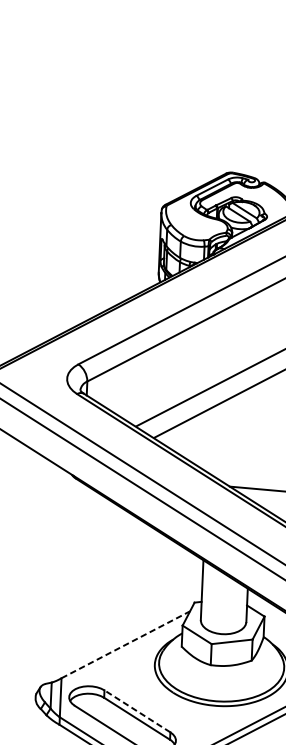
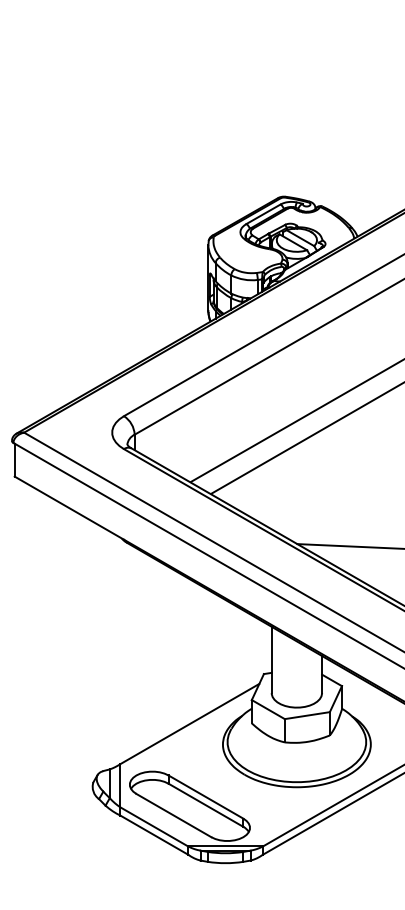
line: (126, 644) -> (190, 723), dashed -> solid
line: (137, 710) -> (205, 796), dashed -> solid

